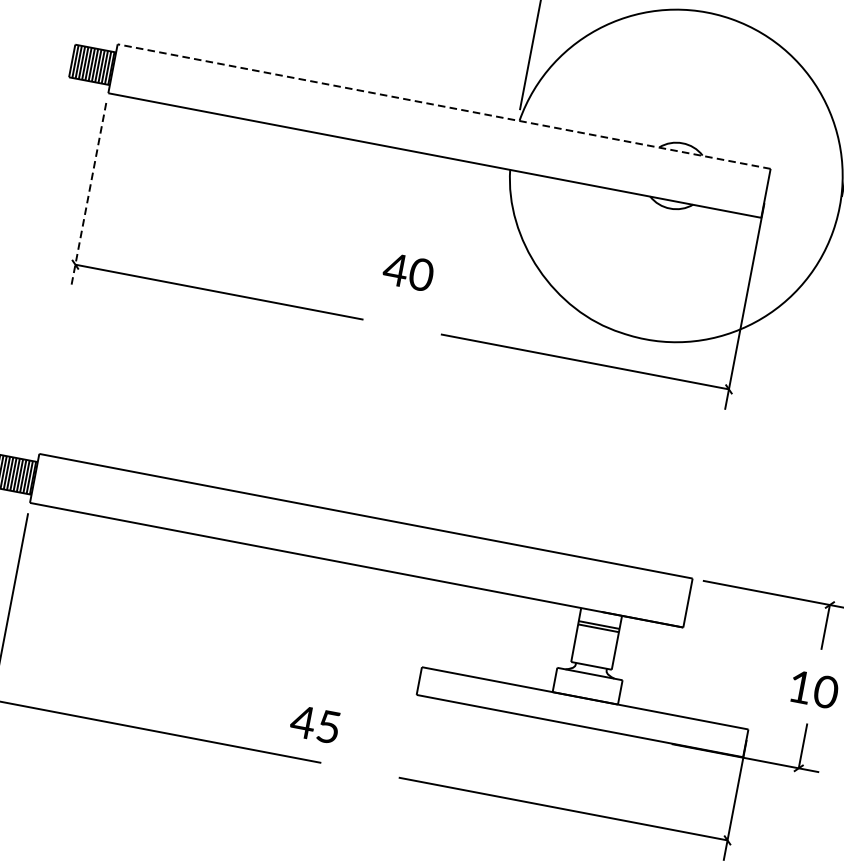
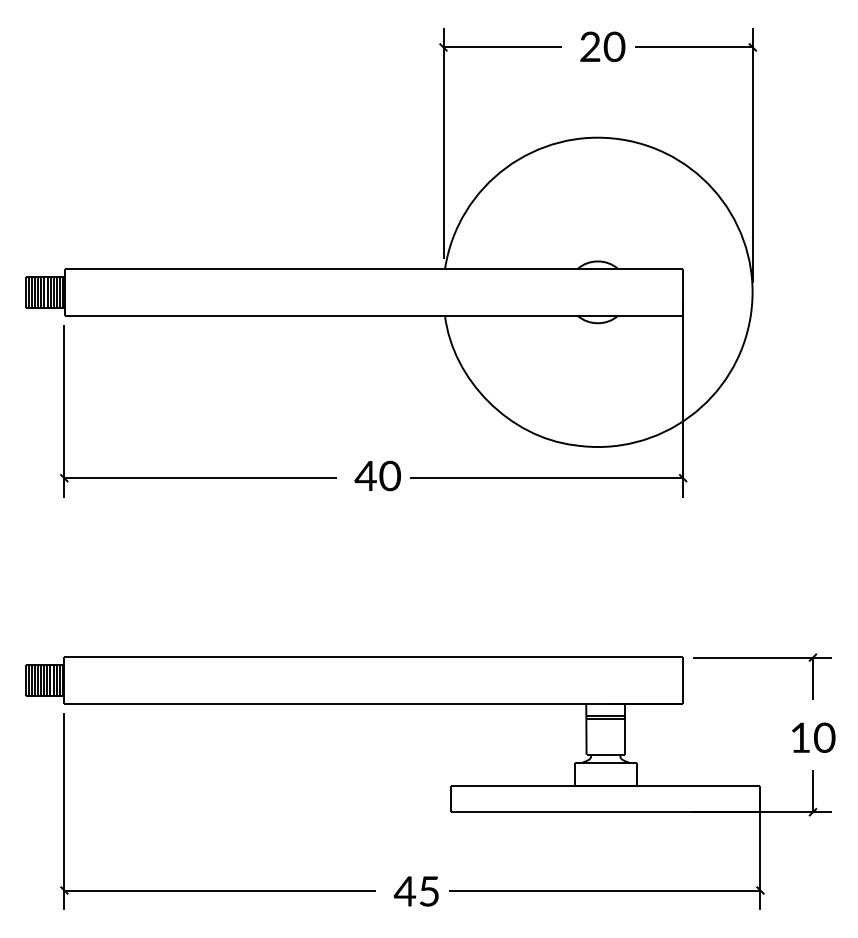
line: (443, 106) -> (373, 269), dashed -> solid
line: (89, 194) -> (64, 411), dashed -> solid
text: (408, 271) -> (377, 475), moved
text: (314, 724) -> (415, 891), moved

